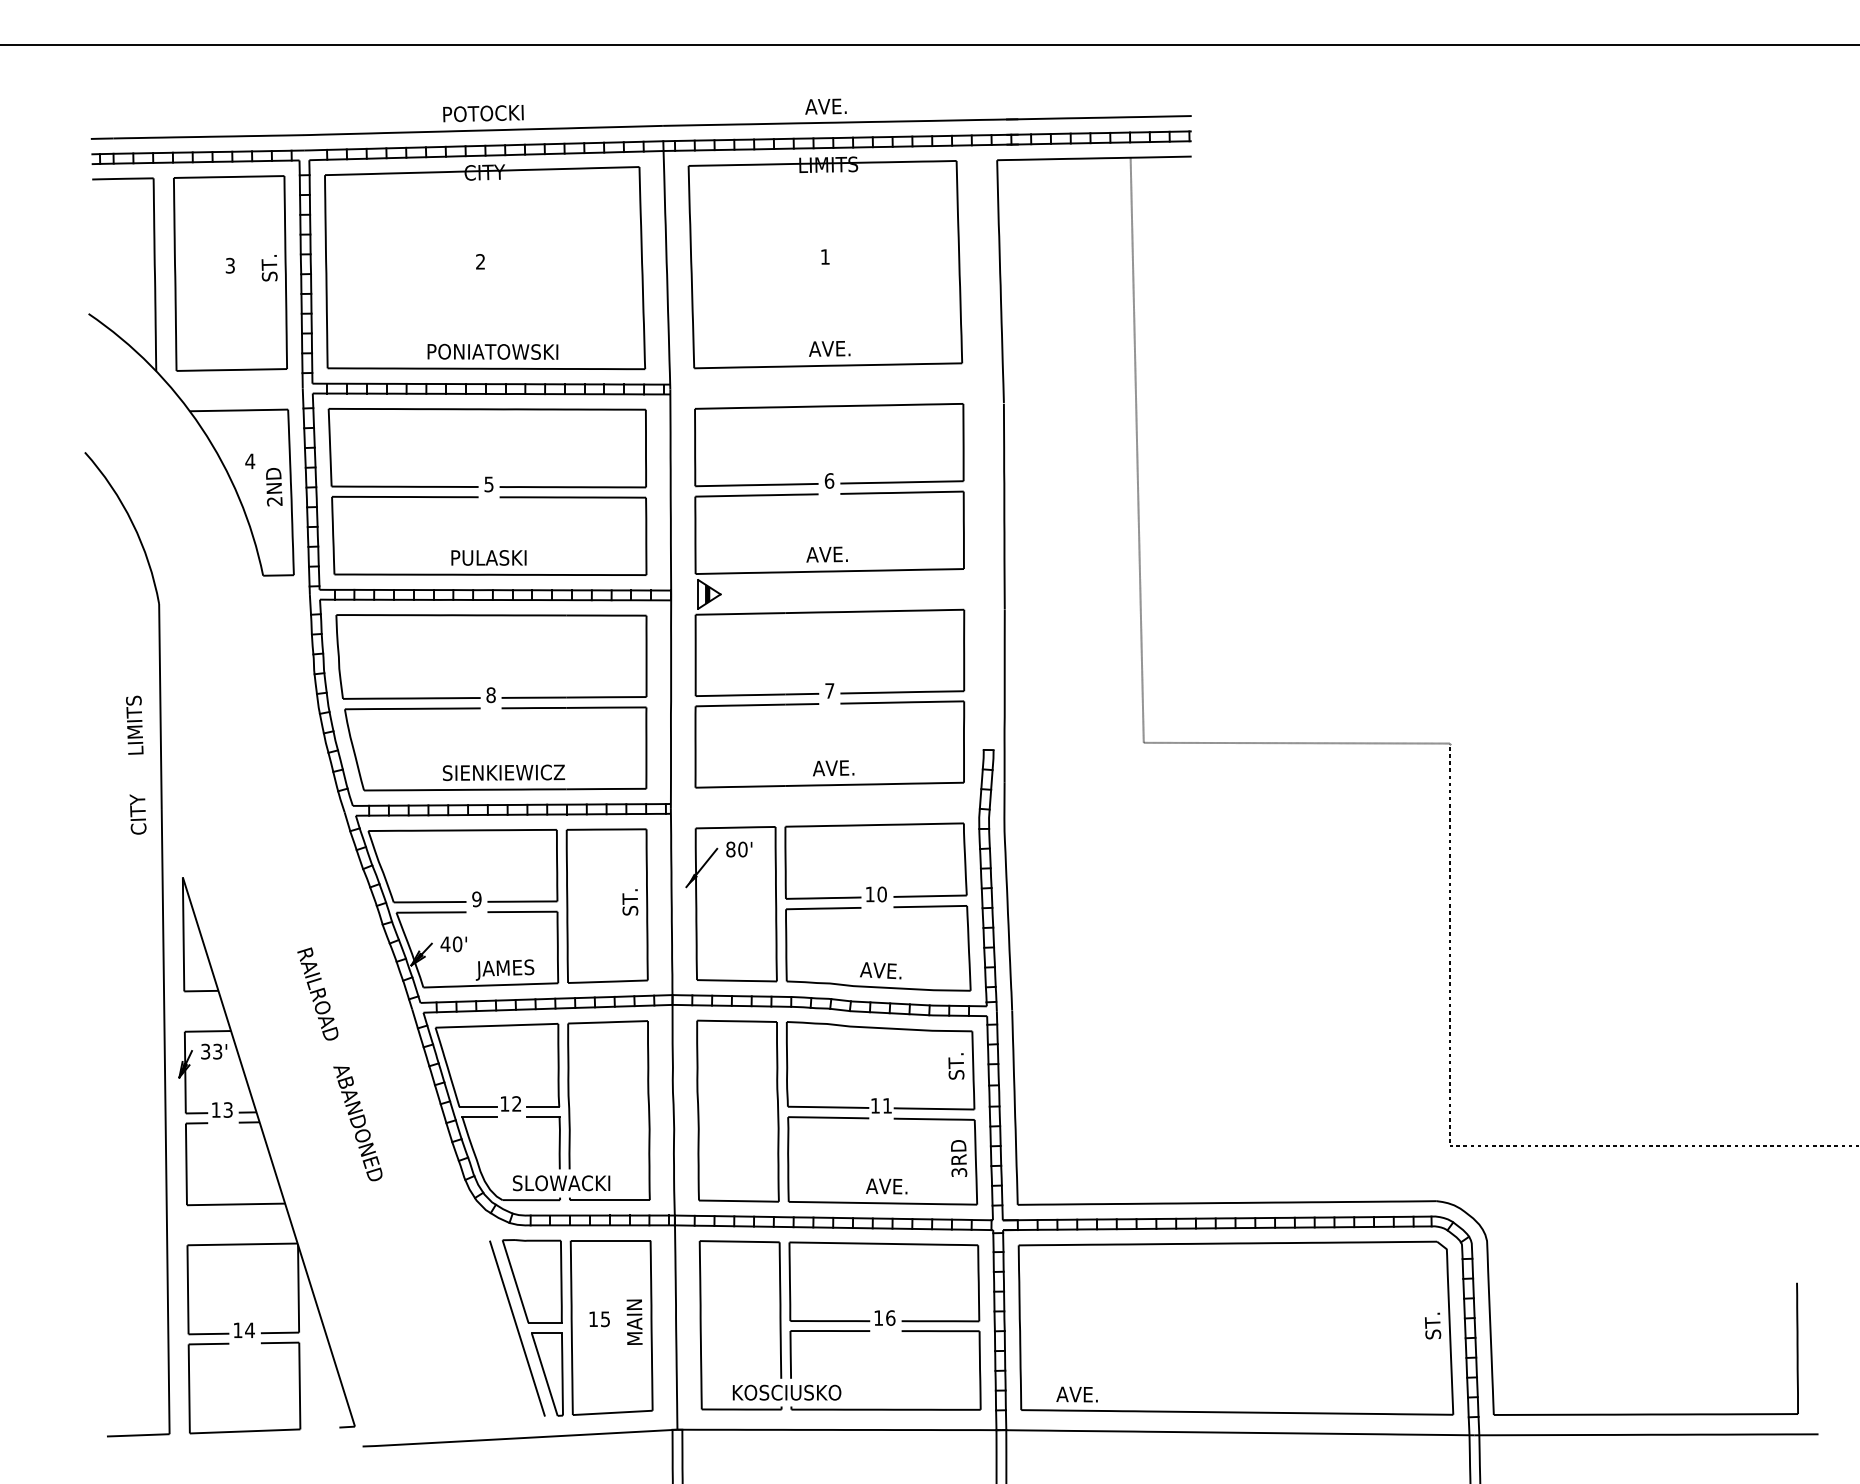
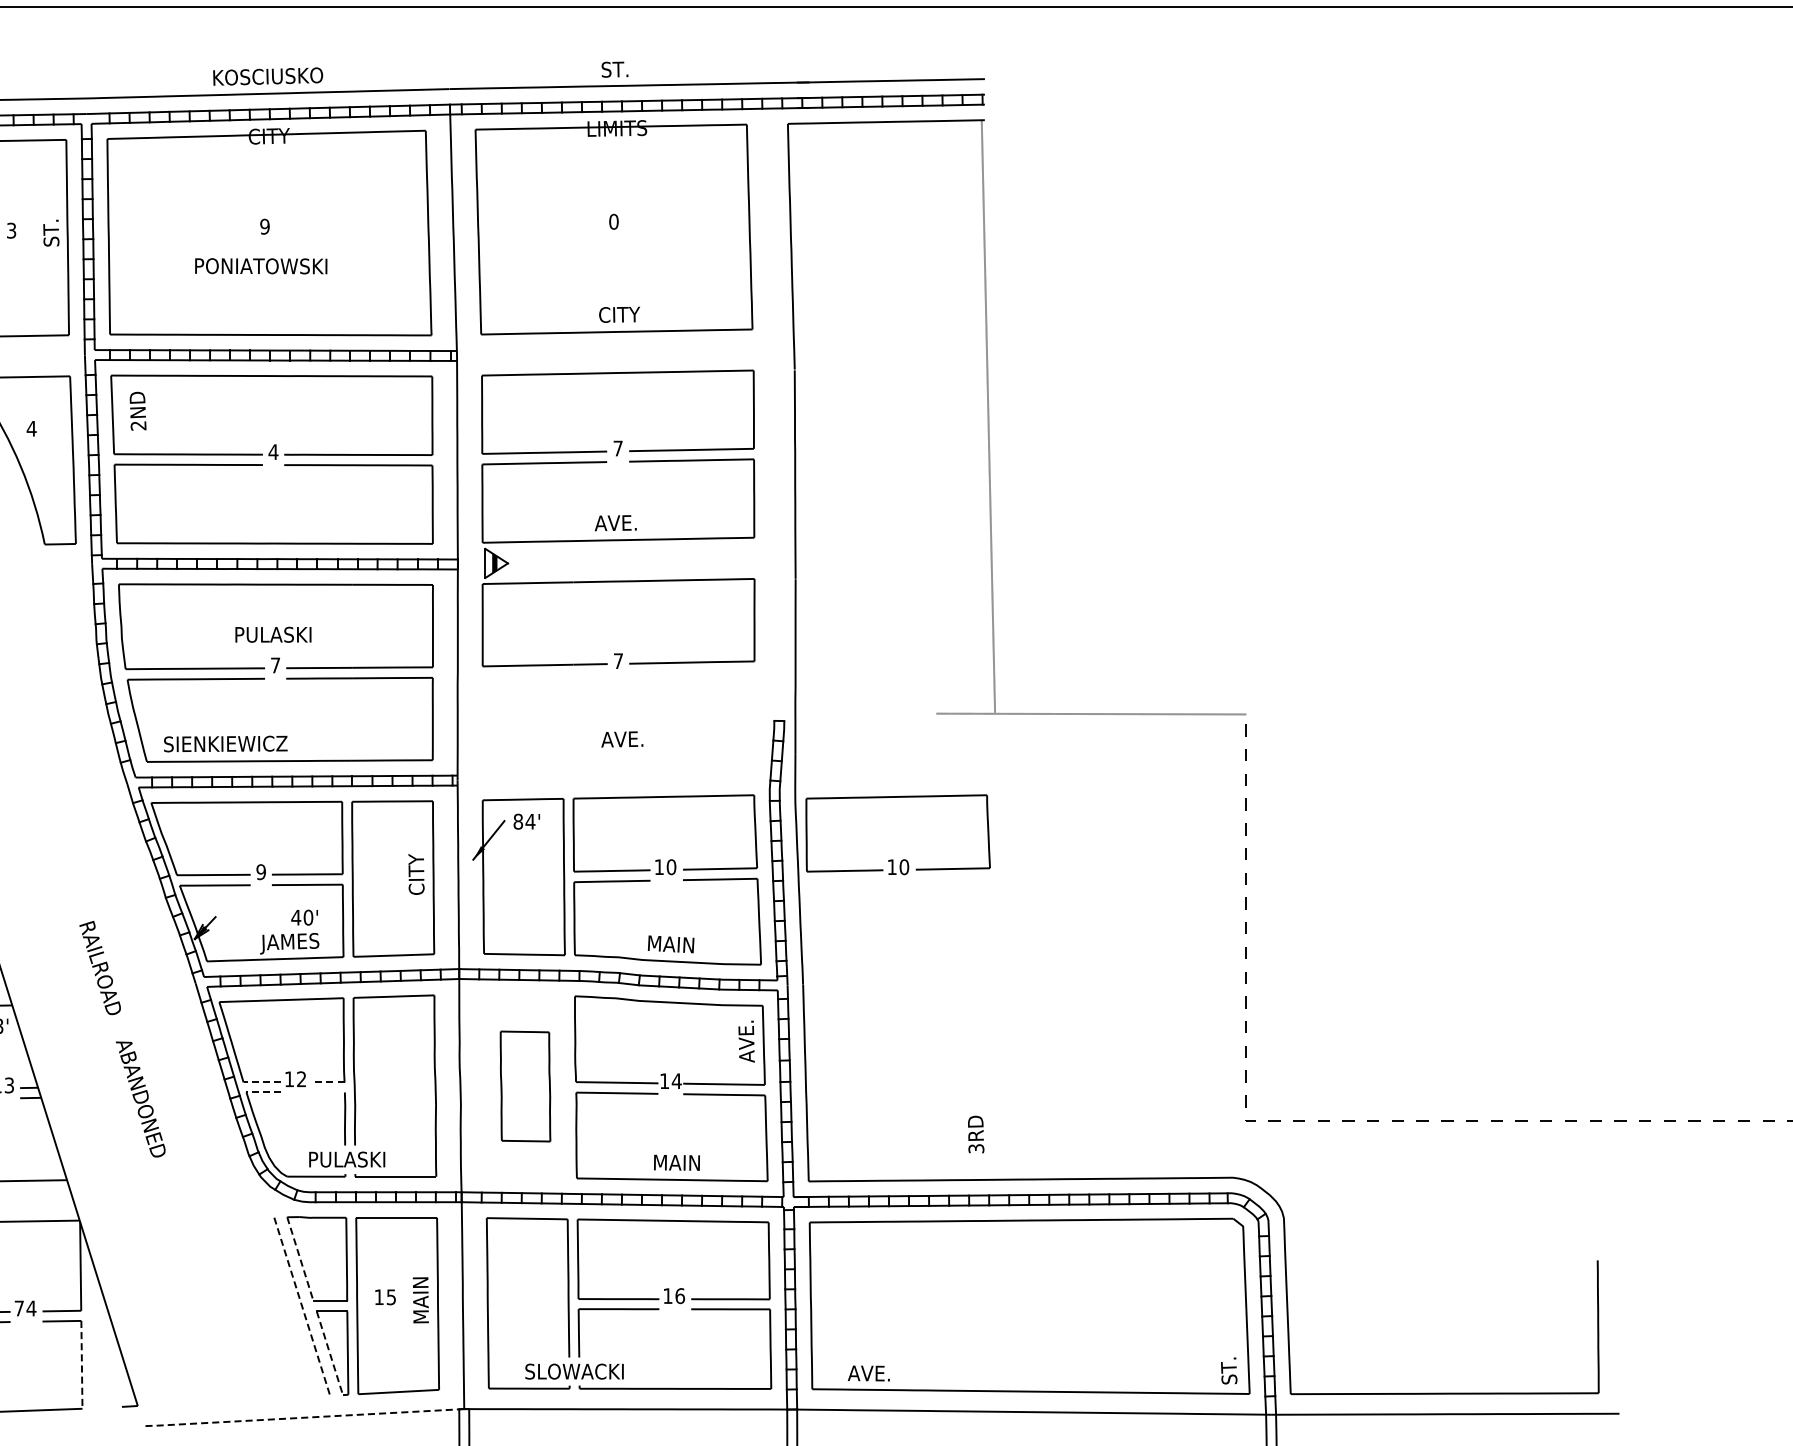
text: (825, 106) -> (614, 69), AVE. -> ST.
text: (483, 113) -> (267, 76), POTOCKI -> KOSCIUSKO
text: (825, 256) -> (614, 221), 1 -> 0
text: (480, 261) -> (264, 226), 2 -> 9
text: (830, 348) -> (619, 314), AVE. -> CITY
text: (492, 351) -> (260, 265), moved
line: (1136, 449) -> (987, 415), moved
text: (829, 480) -> (618, 448), 6 -> 7
text: (489, 484) -> (273, 452), 5 -> 4
text: (274, 487) -> (138, 411), moved
text: (488, 557) -> (272, 634), moved
text: (490, 695) -> (274, 665), 8 -> 7
text: (503, 772) -> (225, 743), moved
part: (829, 784) -> (618, 755), removed
text: (742, 849) -> (530, 821), 80' -> 84'
part: (1100, 886) -> (892, 859), added
text: (630, 901) -> (416, 874), ST. -> CITY
text: (453, 944) -> (304, 917), moved
text: (881, 970) -> (670, 944), AVE. -> MAIN
text: (956, 1066) -> (746, 1041), ST. -> AVE.
text: (887, 1105) -> (676, 1080), 11 -> 14
line: (478, 1107) -> (262, 1082), solid -> dashed
line: (543, 1107) -> (328, 1082), solid -> dashed
part: (737, 1110) -> (525, 1085), size x0.6
line: (479, 1116) -> (263, 1091), solid -> dashed
line: (543, 1116) -> (328, 1091), removed
text: (959, 1158) -> (976, 1134), moved
text: (561, 1183) -> (346, 1159), SLOWACKI -> PULASKI
text: (887, 1186) -> (676, 1162), AVE. -> MAIN
line: (515, 1282) -> (300, 1260), solid -> dashed
text: (1433, 1325) -> (1229, 1370), moved
text: (237, 1329) -> (18, 1307), 14 -> 74
line: (517, 1329) -> (302, 1307), solid -> dashed
line: (544, 1375) -> (329, 1354), solid -> dashed
line: (299, 1386) -> (81, 1365), solid -> dashed
text: (786, 1392) -> (574, 1371), KOSCIUSKO -> SLOWACKI
line: (519, 1438) -> (304, 1417), solid -> dashed

